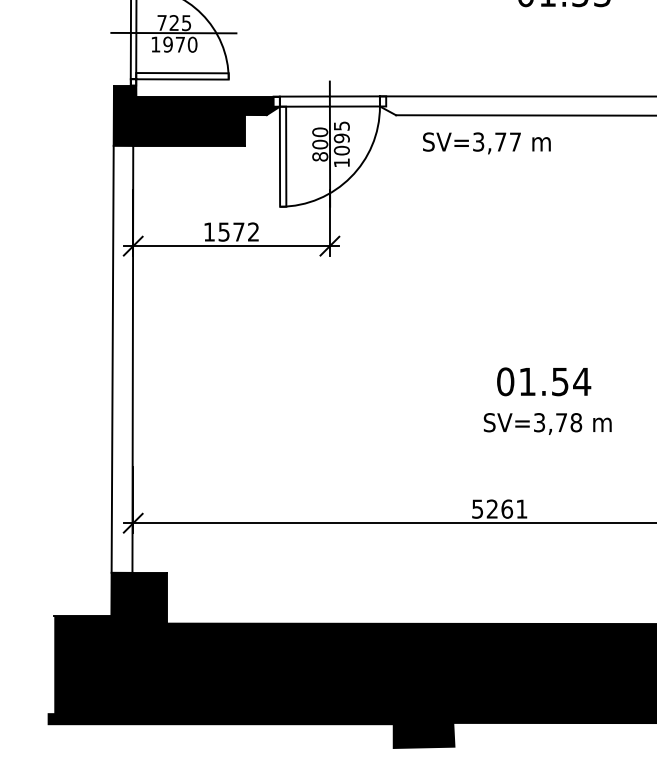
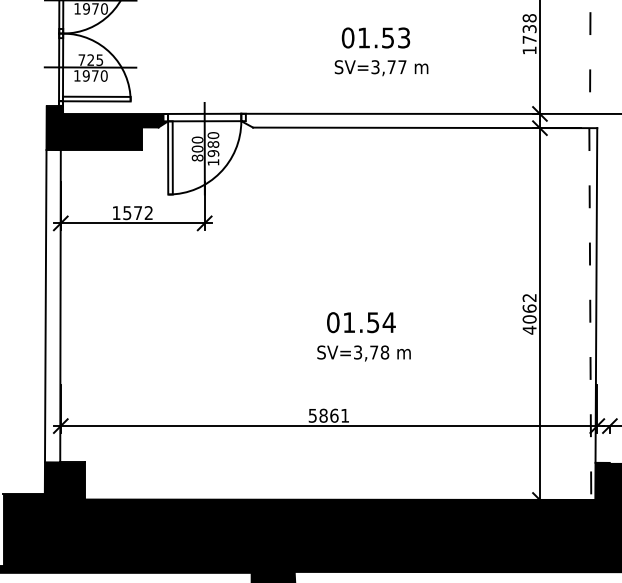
text: (341, 138) -> (213, 144), 1095 -> 1980
text: (486, 143) -> (381, 68), moved
text: (492, 508) -> (323, 415), 5261 -> 5861

